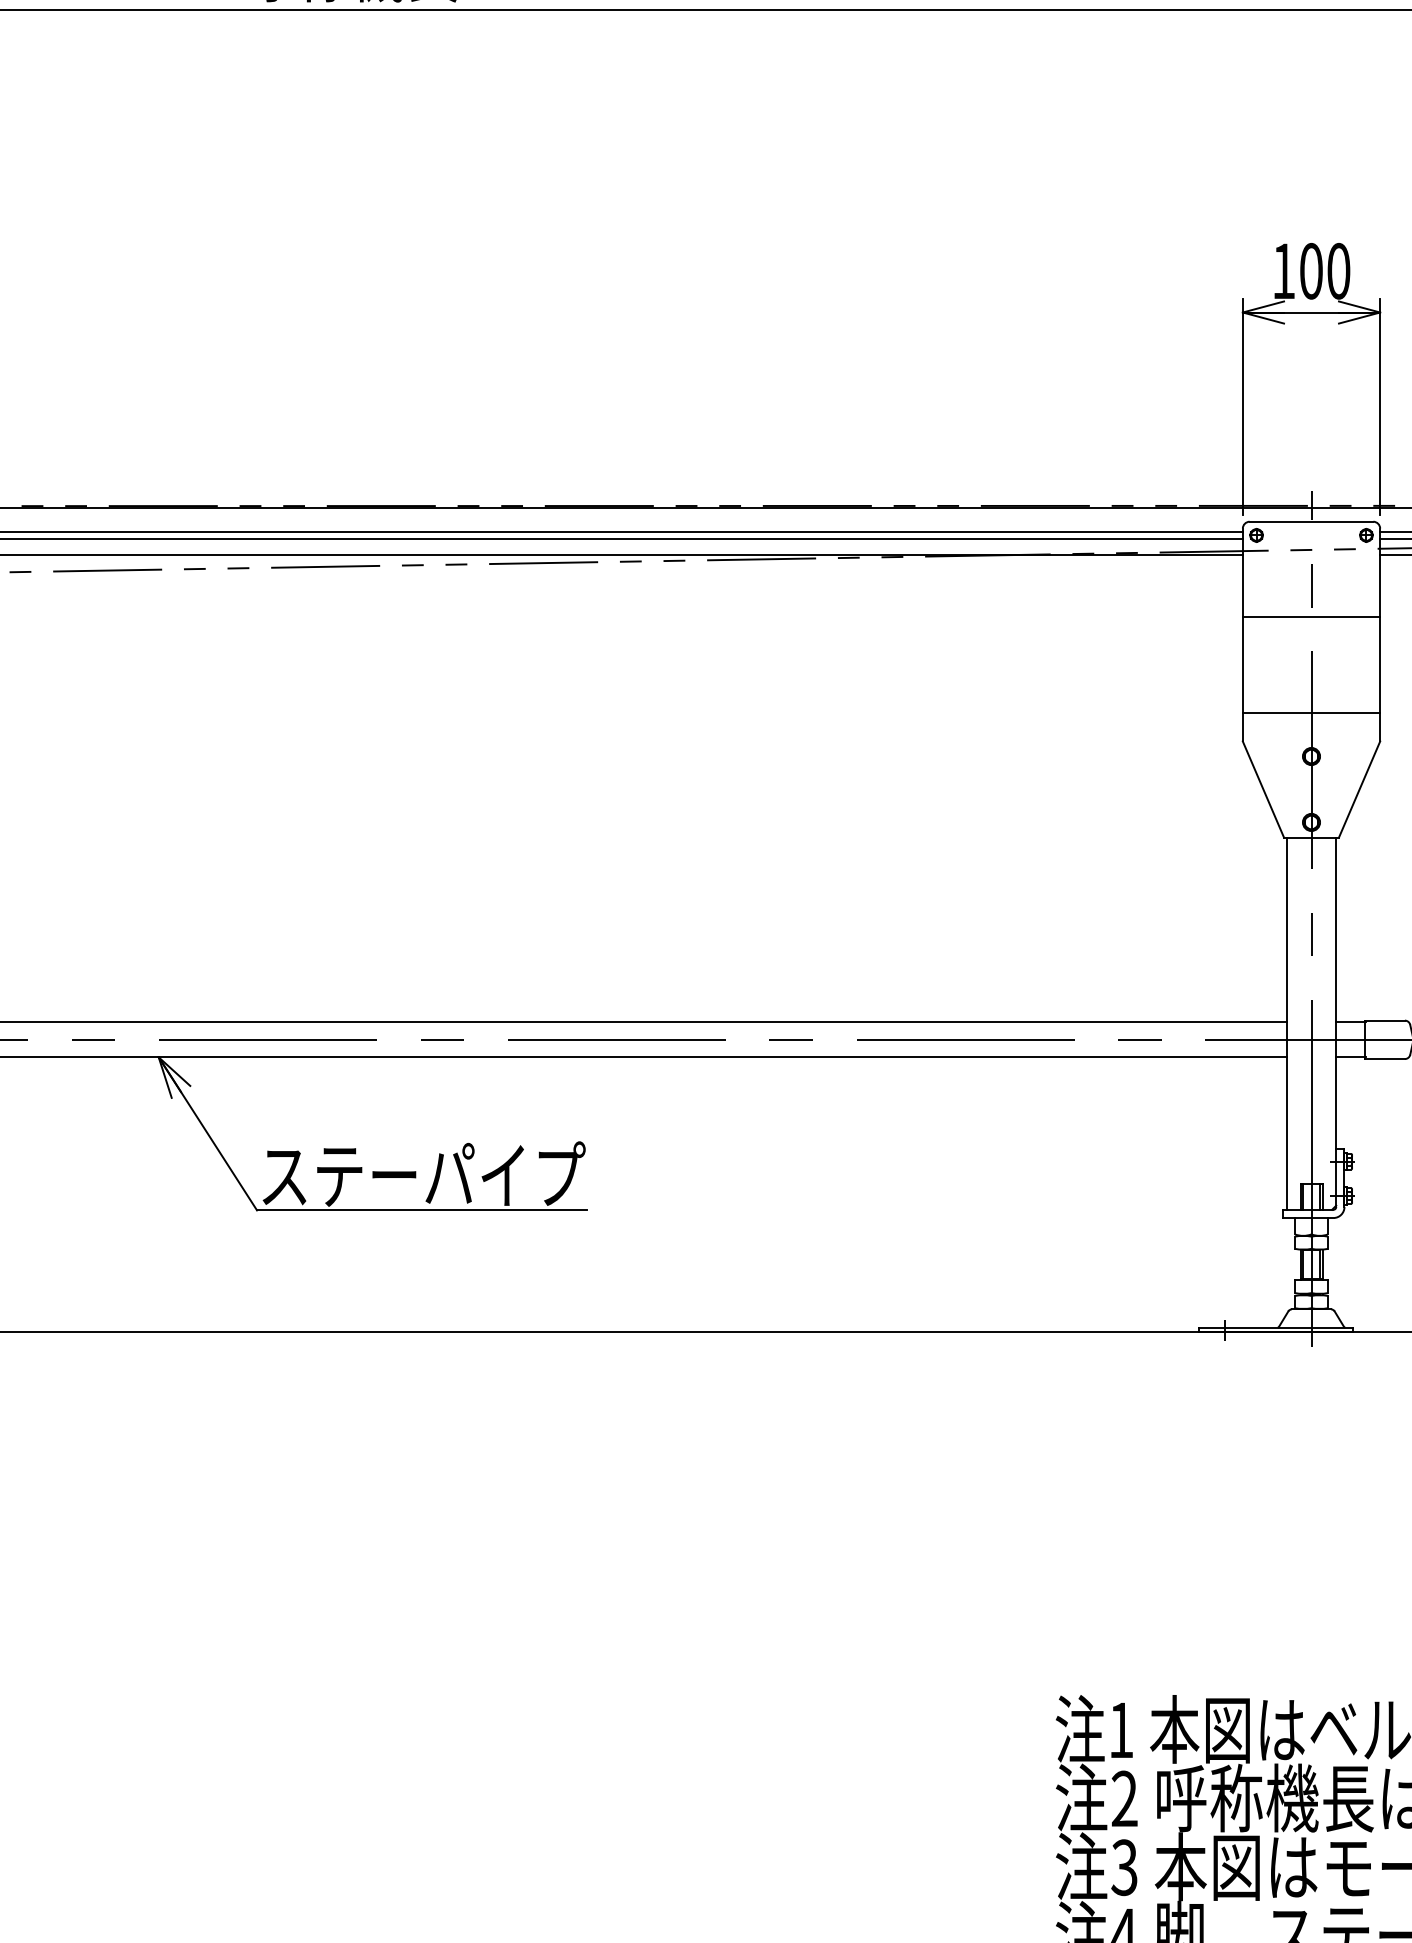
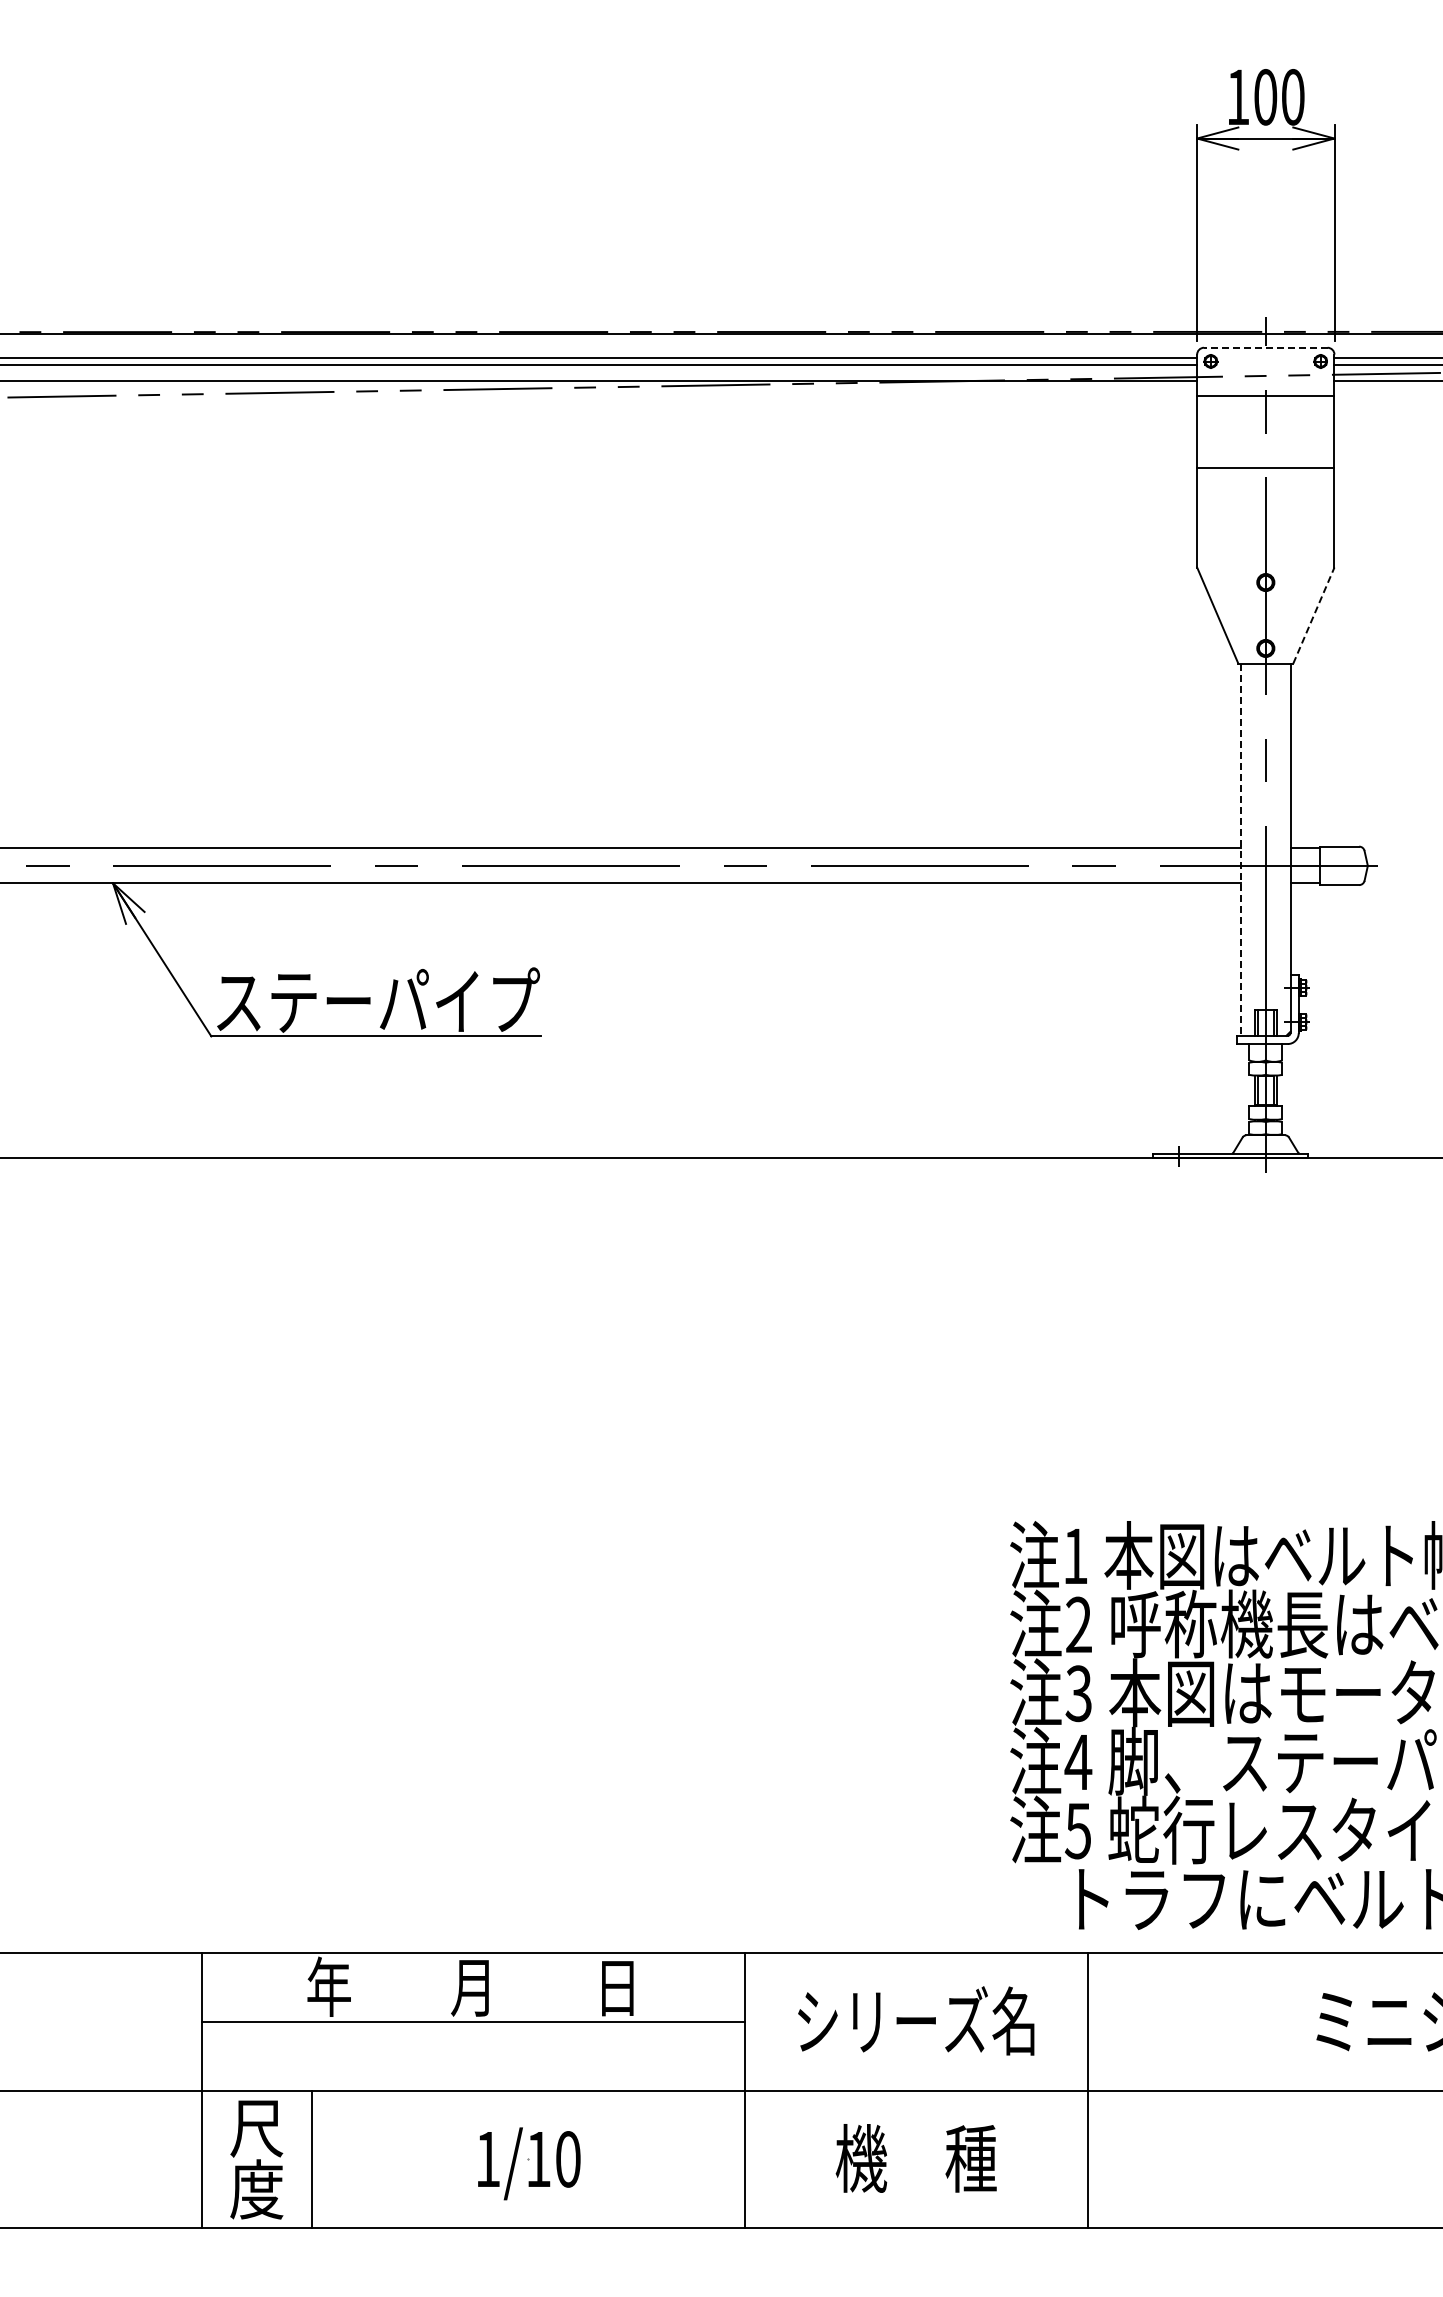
line: (1311, 521) -> (1265, 347), solid -> dashed
line: (1311, 616) -> (1265, 395), moved
line: (1311, 712) -> (1265, 467), moved
line: (1360, 789) -> (1314, 615), solid -> dashed
line: (1287, 1024) -> (1241, 850), solid -> dashed

